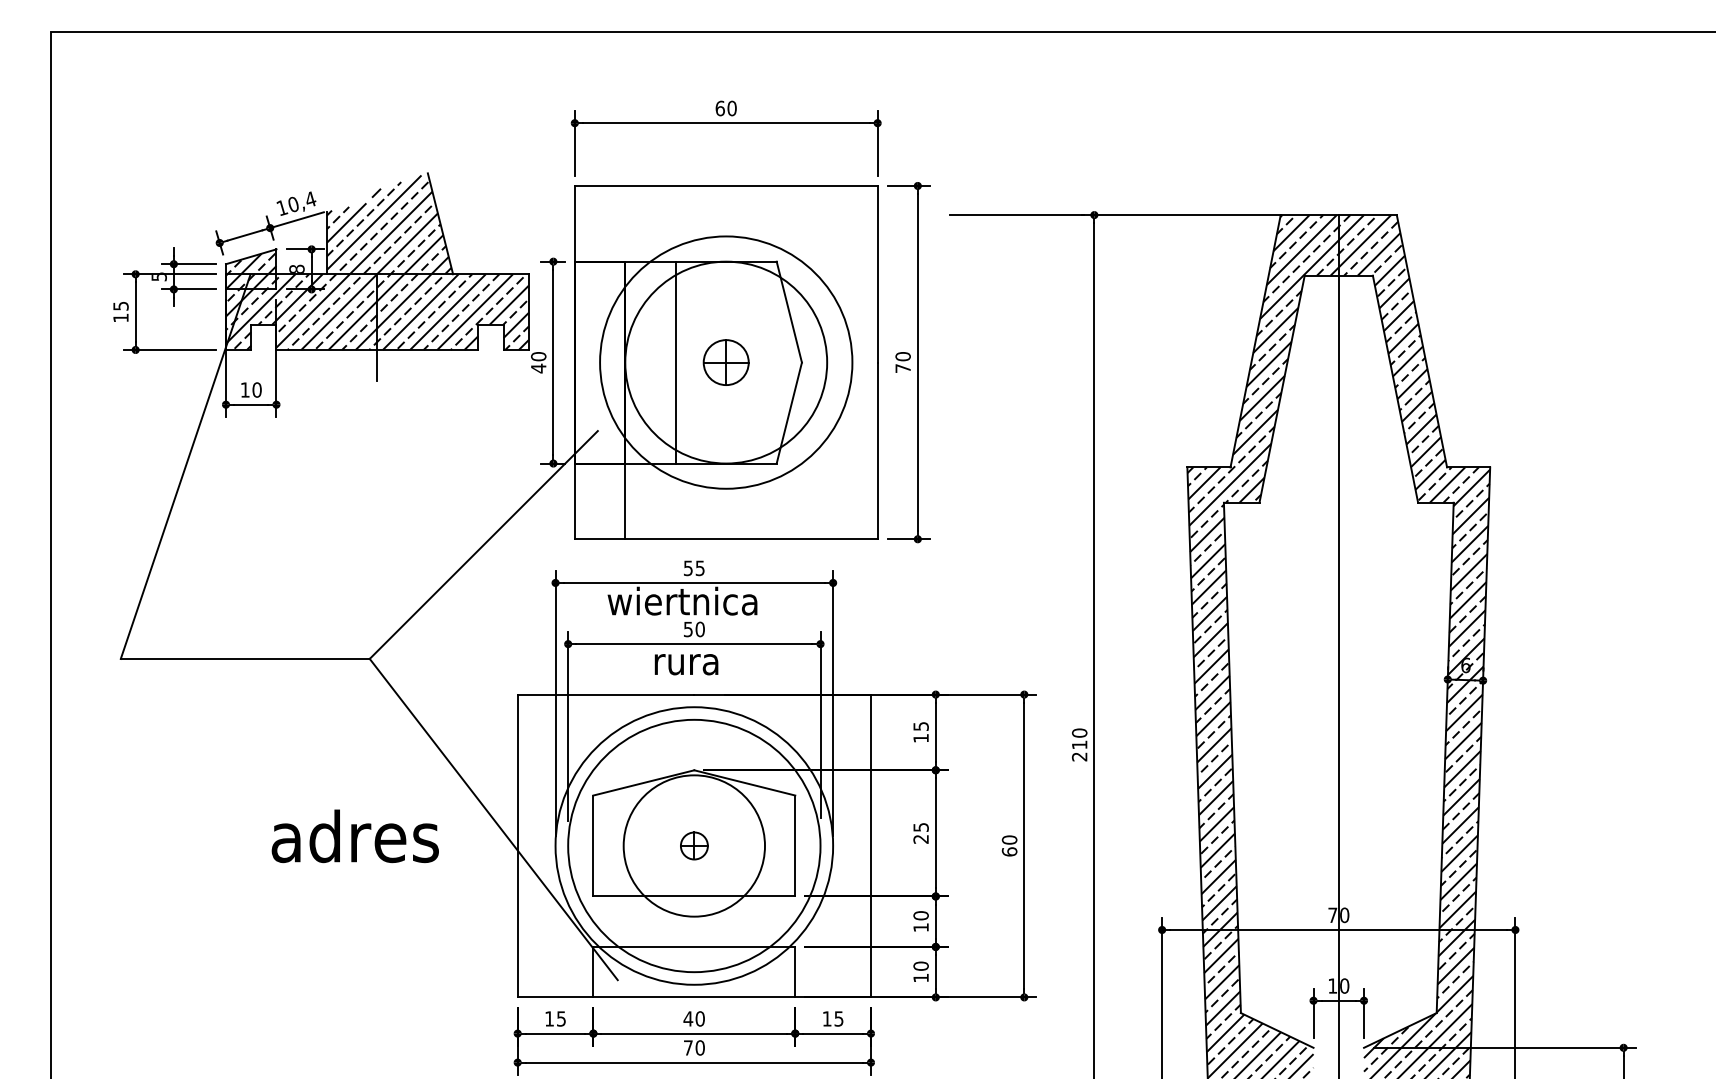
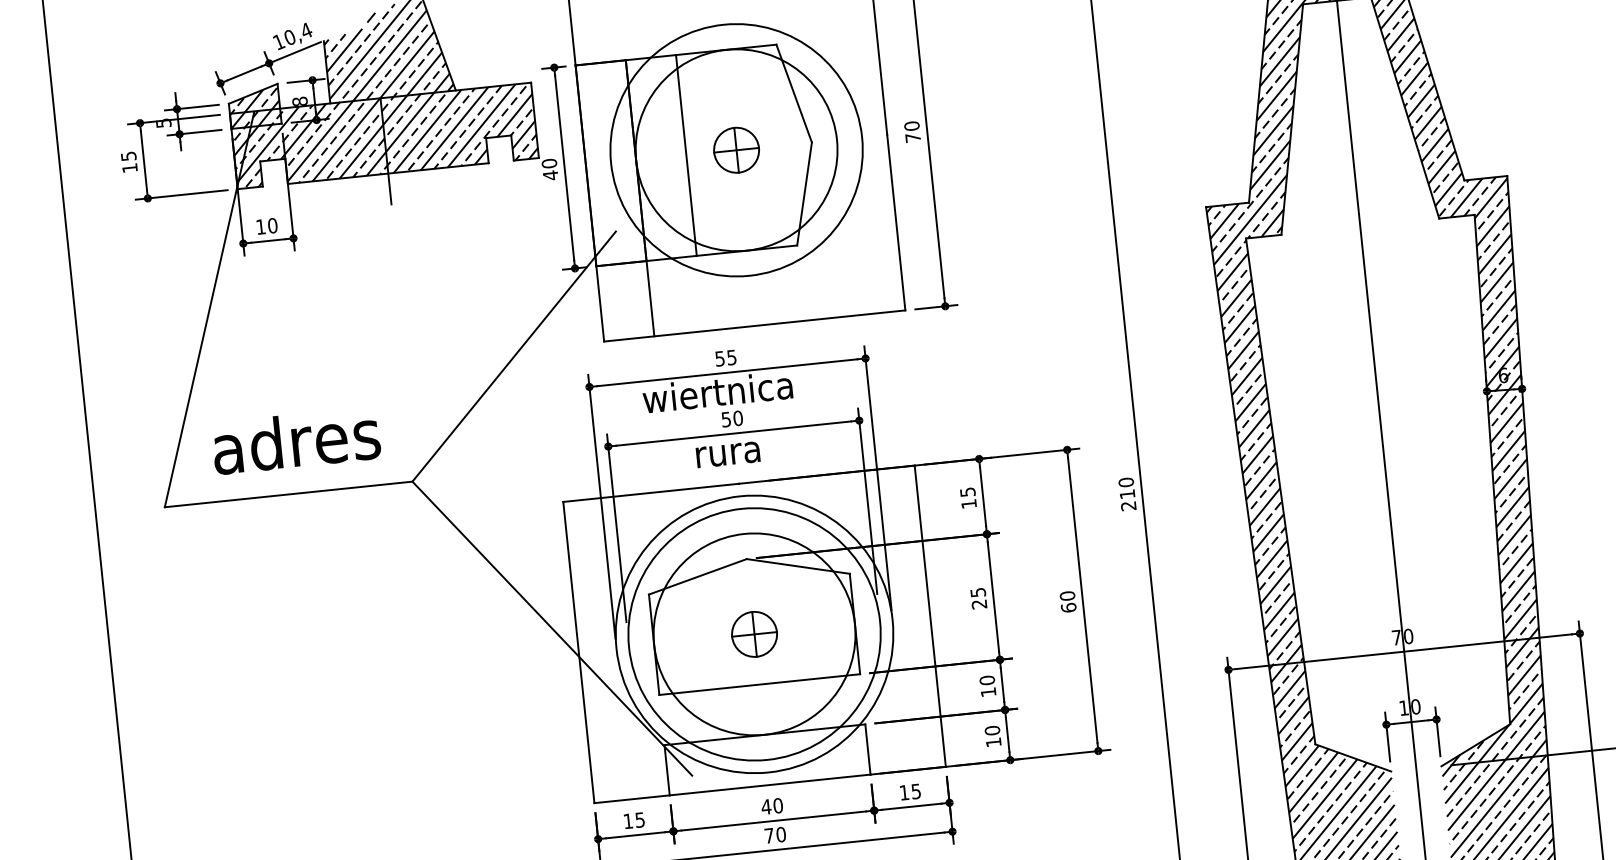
text: (354, 836) -> (295, 441), moved
circle: (694, 845) -> (754, 633), size x1.43
part: (694, 845) -> (754, 633), size x1.67

